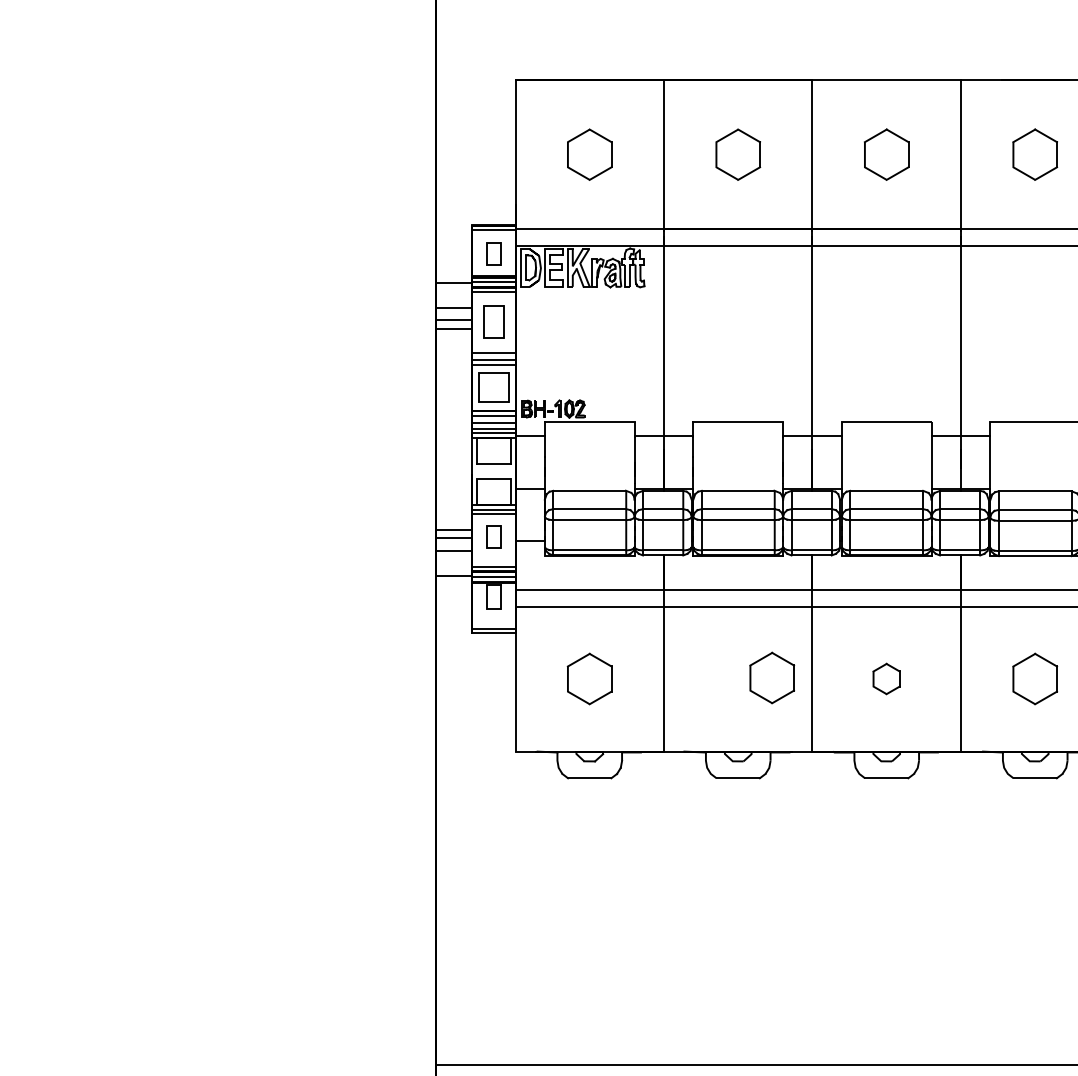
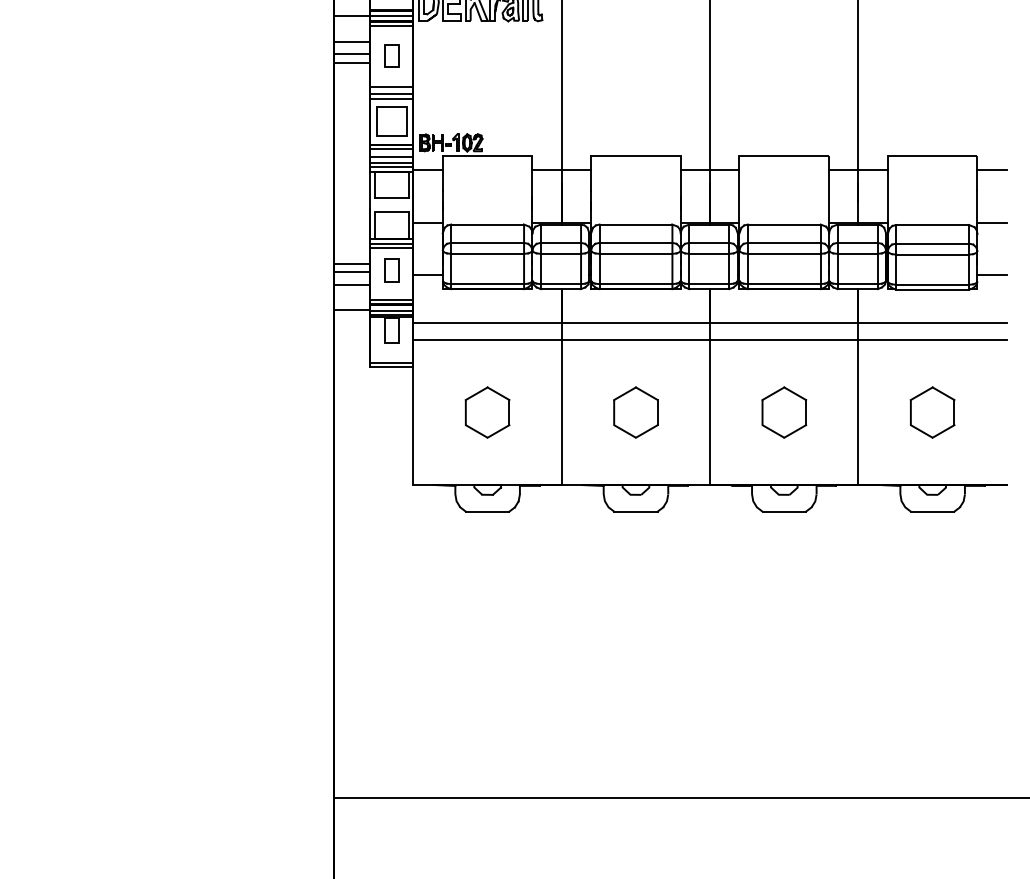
part: (493, 321) -> (391, 55), size x0.71
part: (772, 677) -> (636, 412), moved
part: (886, 678) -> (784, 412), size x1.67

